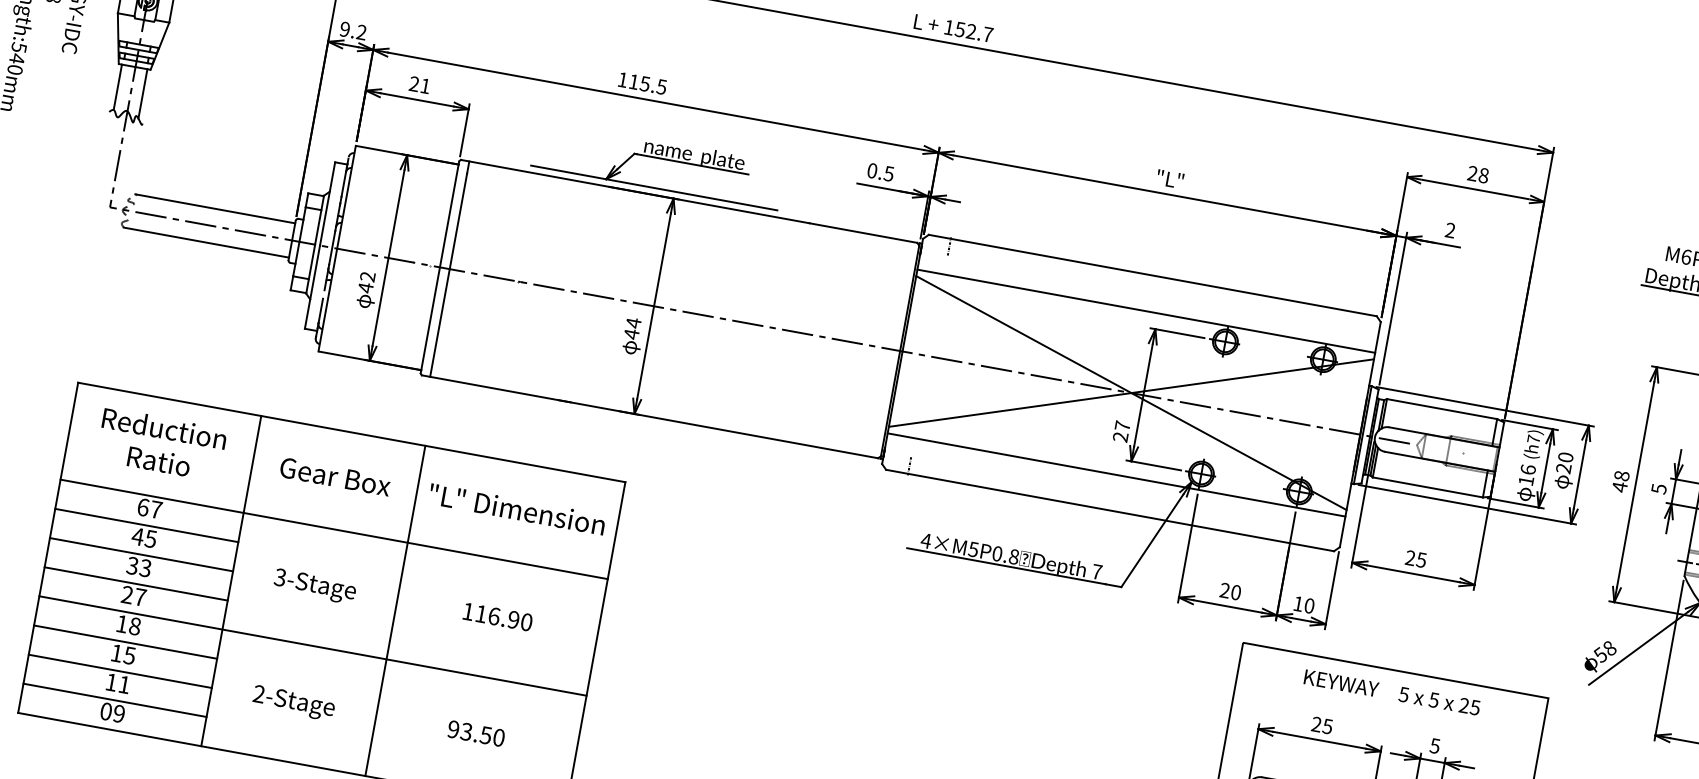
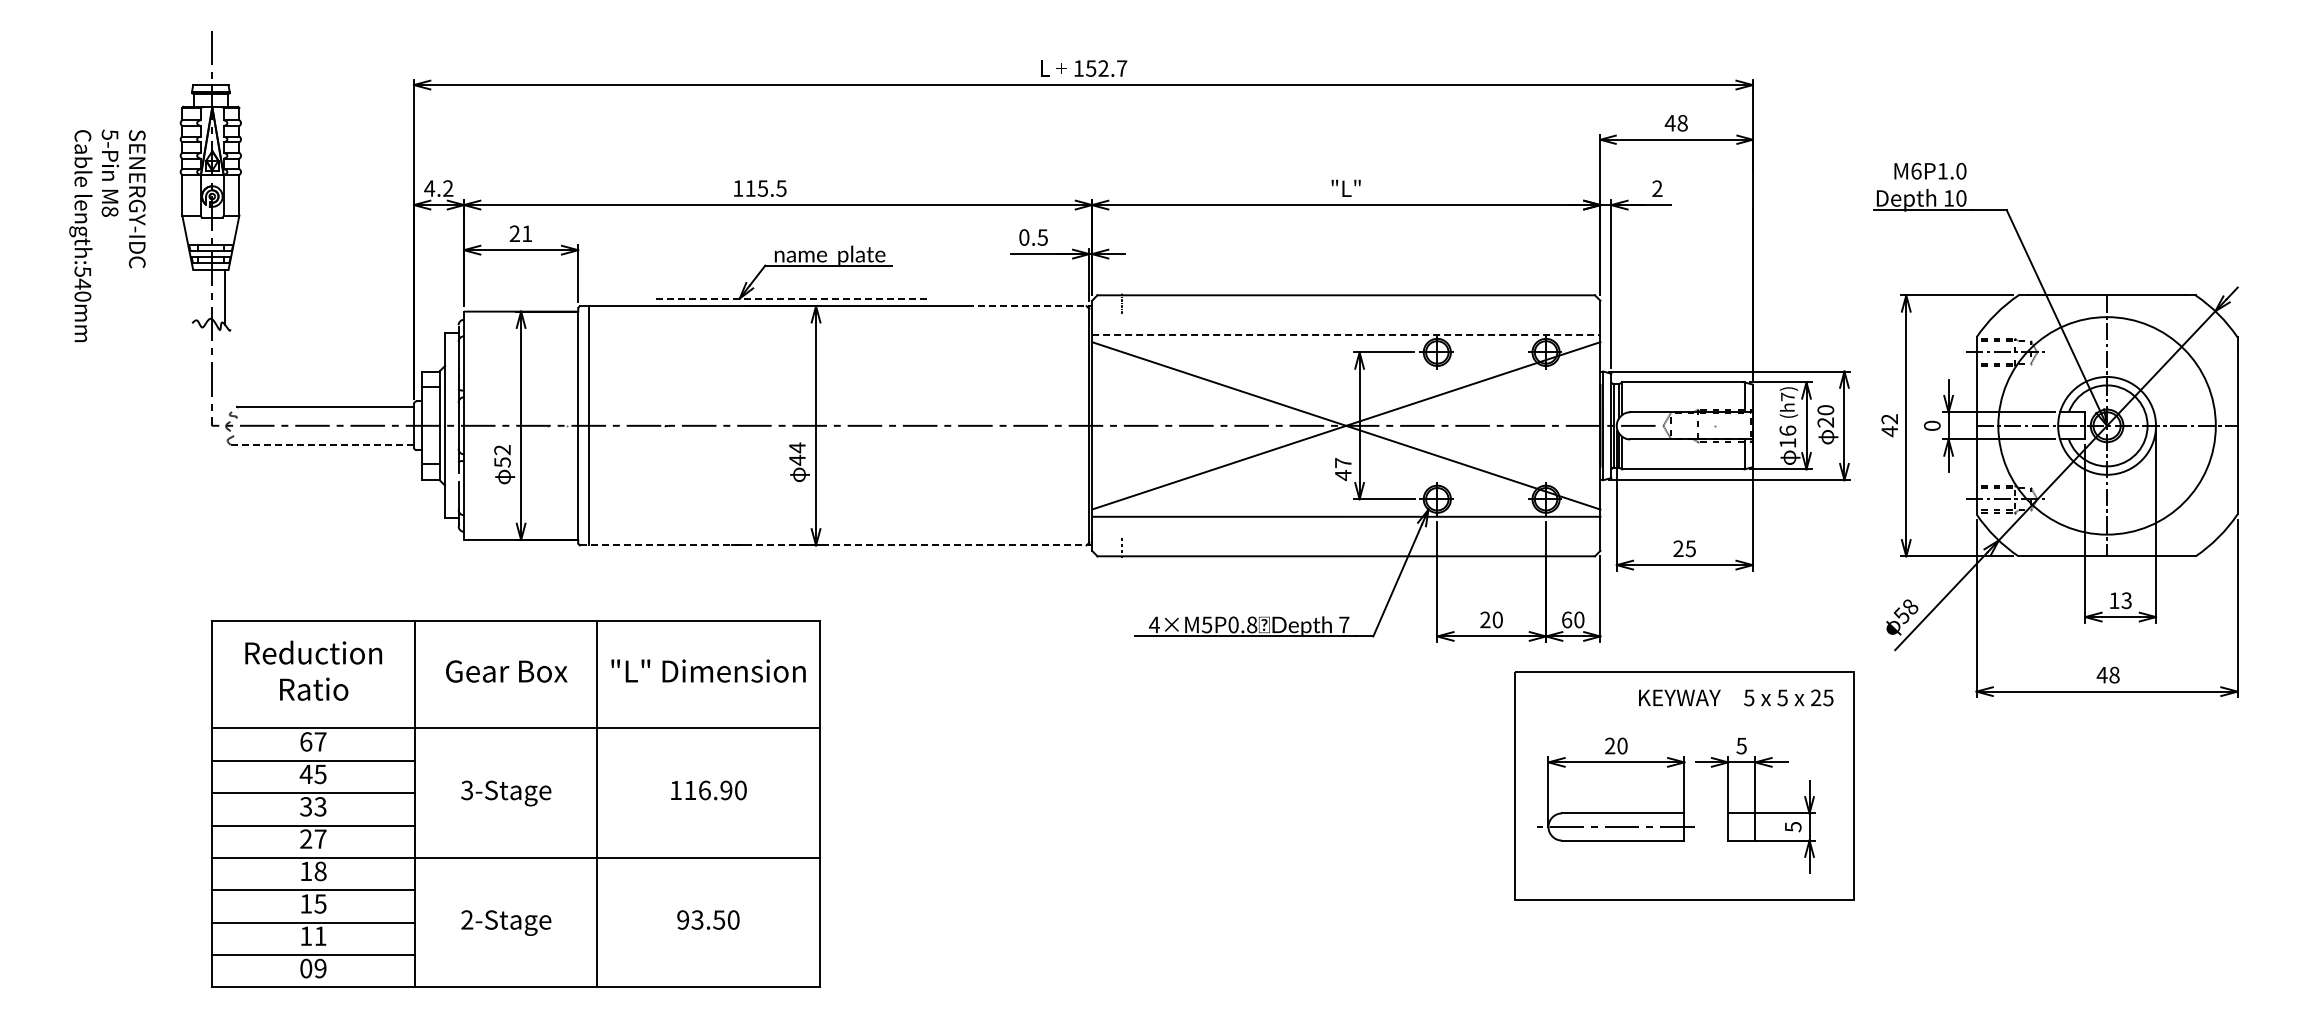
text: (344, 29) -> (429, 188), 9.2 -> 4.2
line: (117, 86) -> (196, 294), removed
text: (1472, 172) -> (1669, 122), 28 -> 48
line: (654, 187) -> (793, 298), solid -> dashed
line: (863, 233) -> (1026, 306), solid -> dashed
line: (206, 242) -> (322, 444), solid -> dashed
text: (365, 288) -> (502, 462), 42 -> 52
line: (1146, 310) -> (1346, 334), solid -> dashed
line: (650, 416) -> (833, 545), solid -> dashed
text: (1119, 437) -> (1342, 475), 27 -> 47
text: (1621, 476) -> (1889, 419), 48 -> 42
text: (1659, 488) -> (1932, 425), 5 -> 0
text: (1298, 603) -> (1567, 619), 10 -> 60
text: (1392, 692) -> (1736, 697), moved
text: (1327, 726) -> (1622, 745), 25 -> 20

